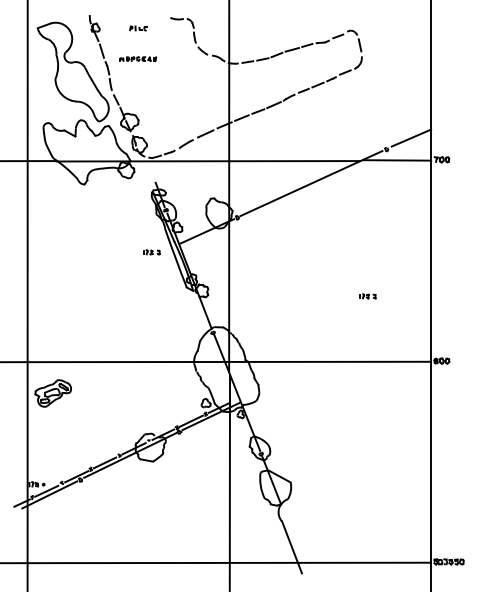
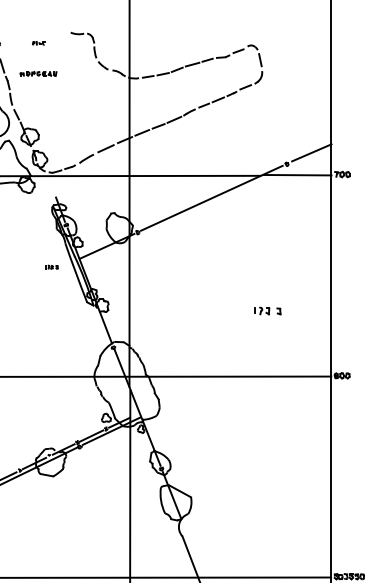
part: (138, 28) -> (38, 43), size x0.7
part: (151, 252) -> (51, 267), size x0.7
part: (367, 296) -> (267, 311), size x1.6

